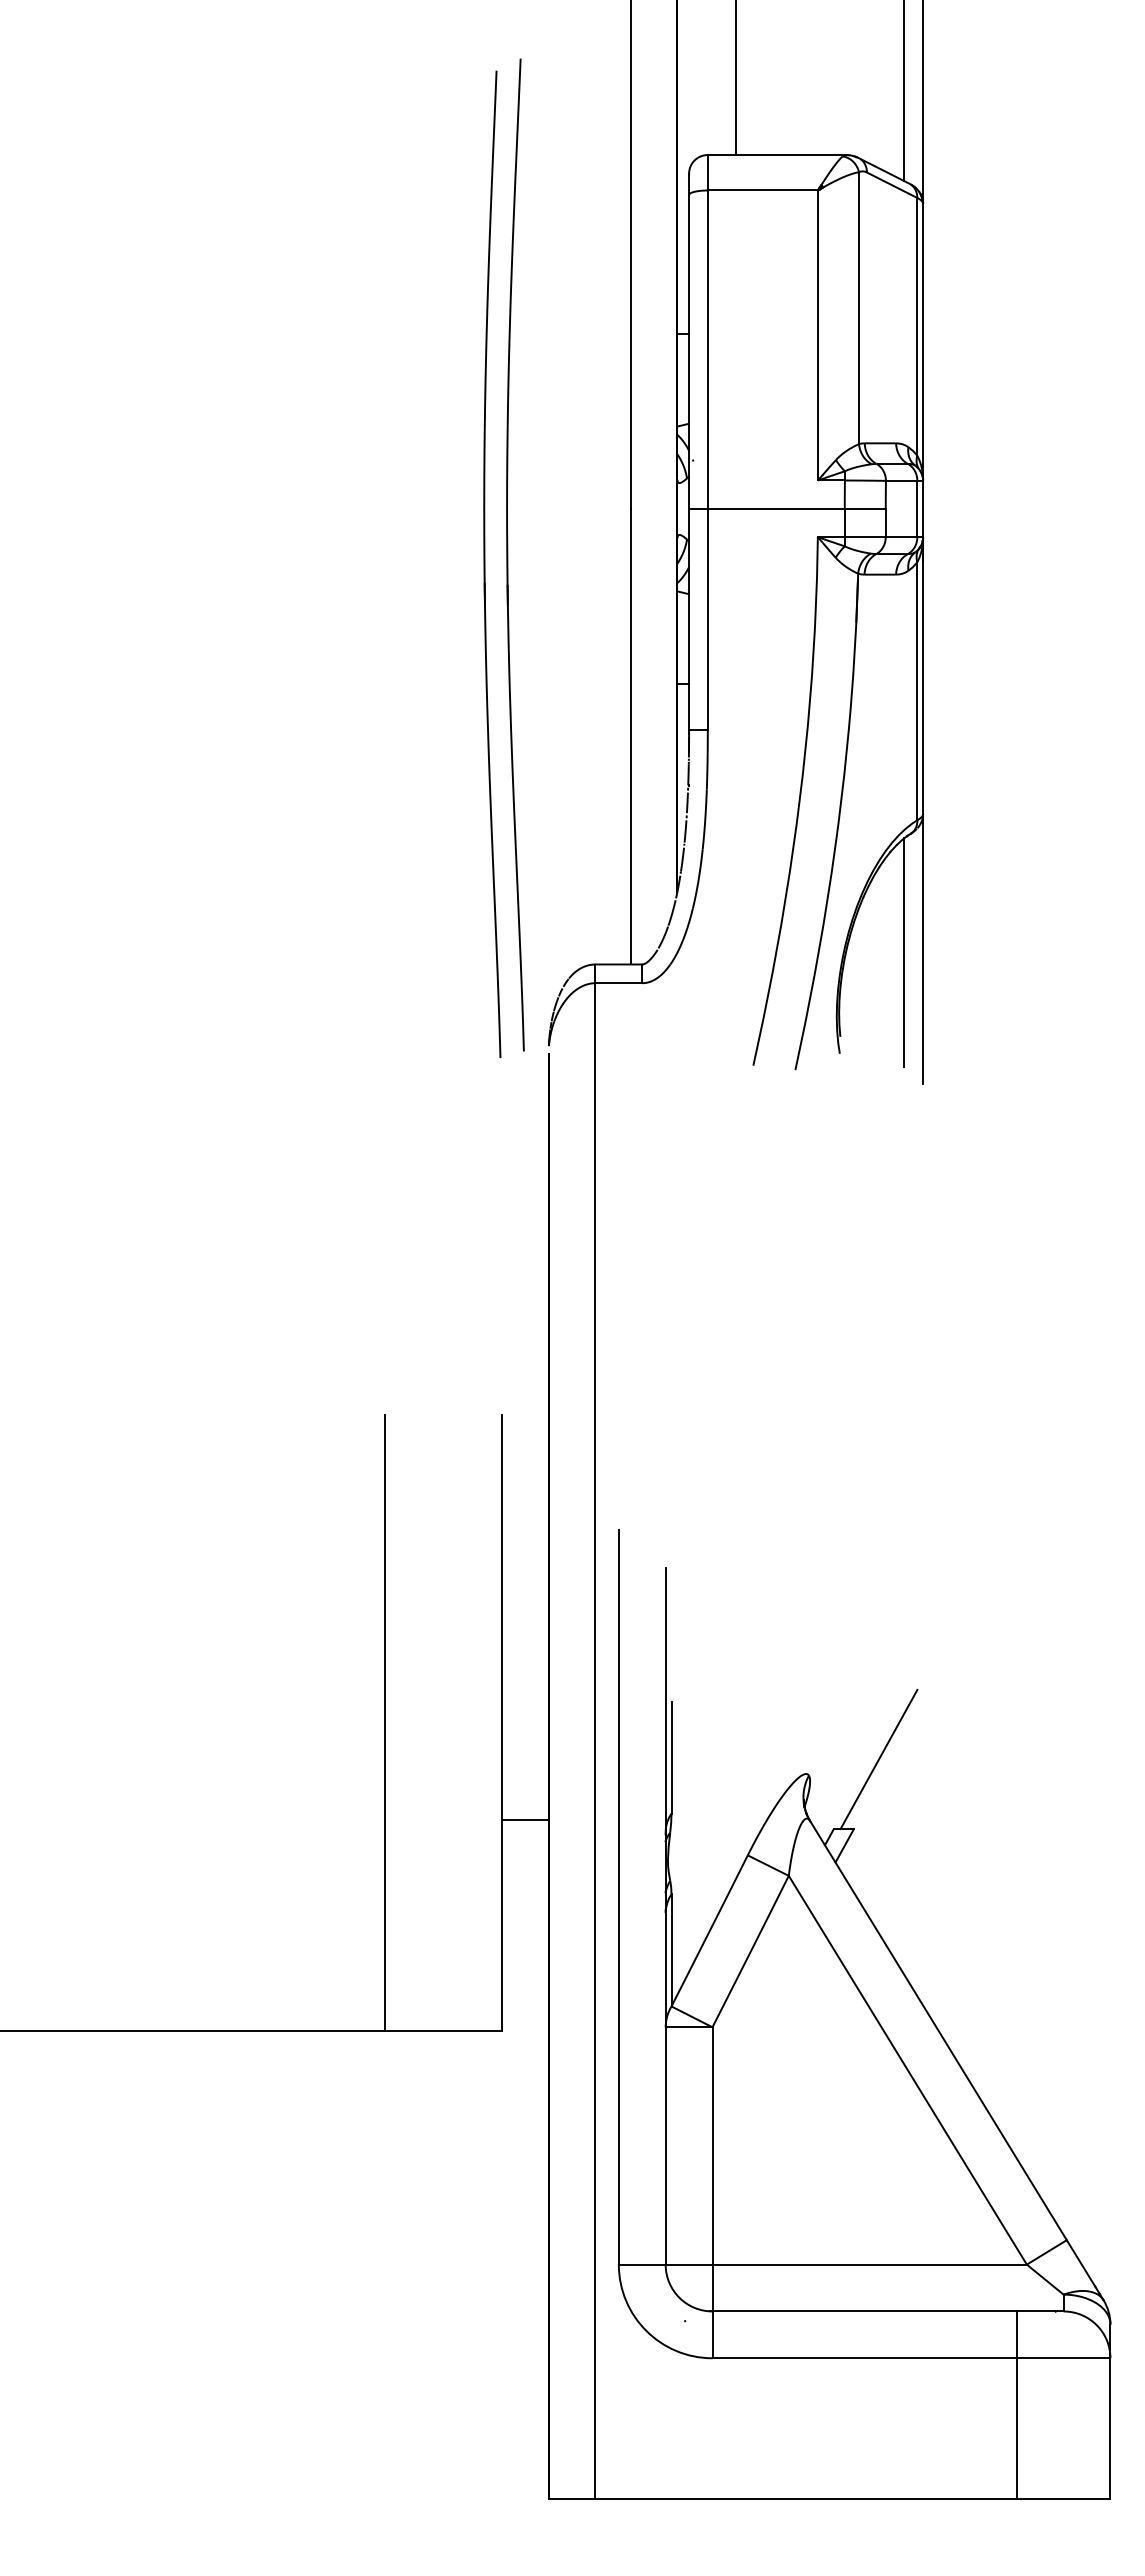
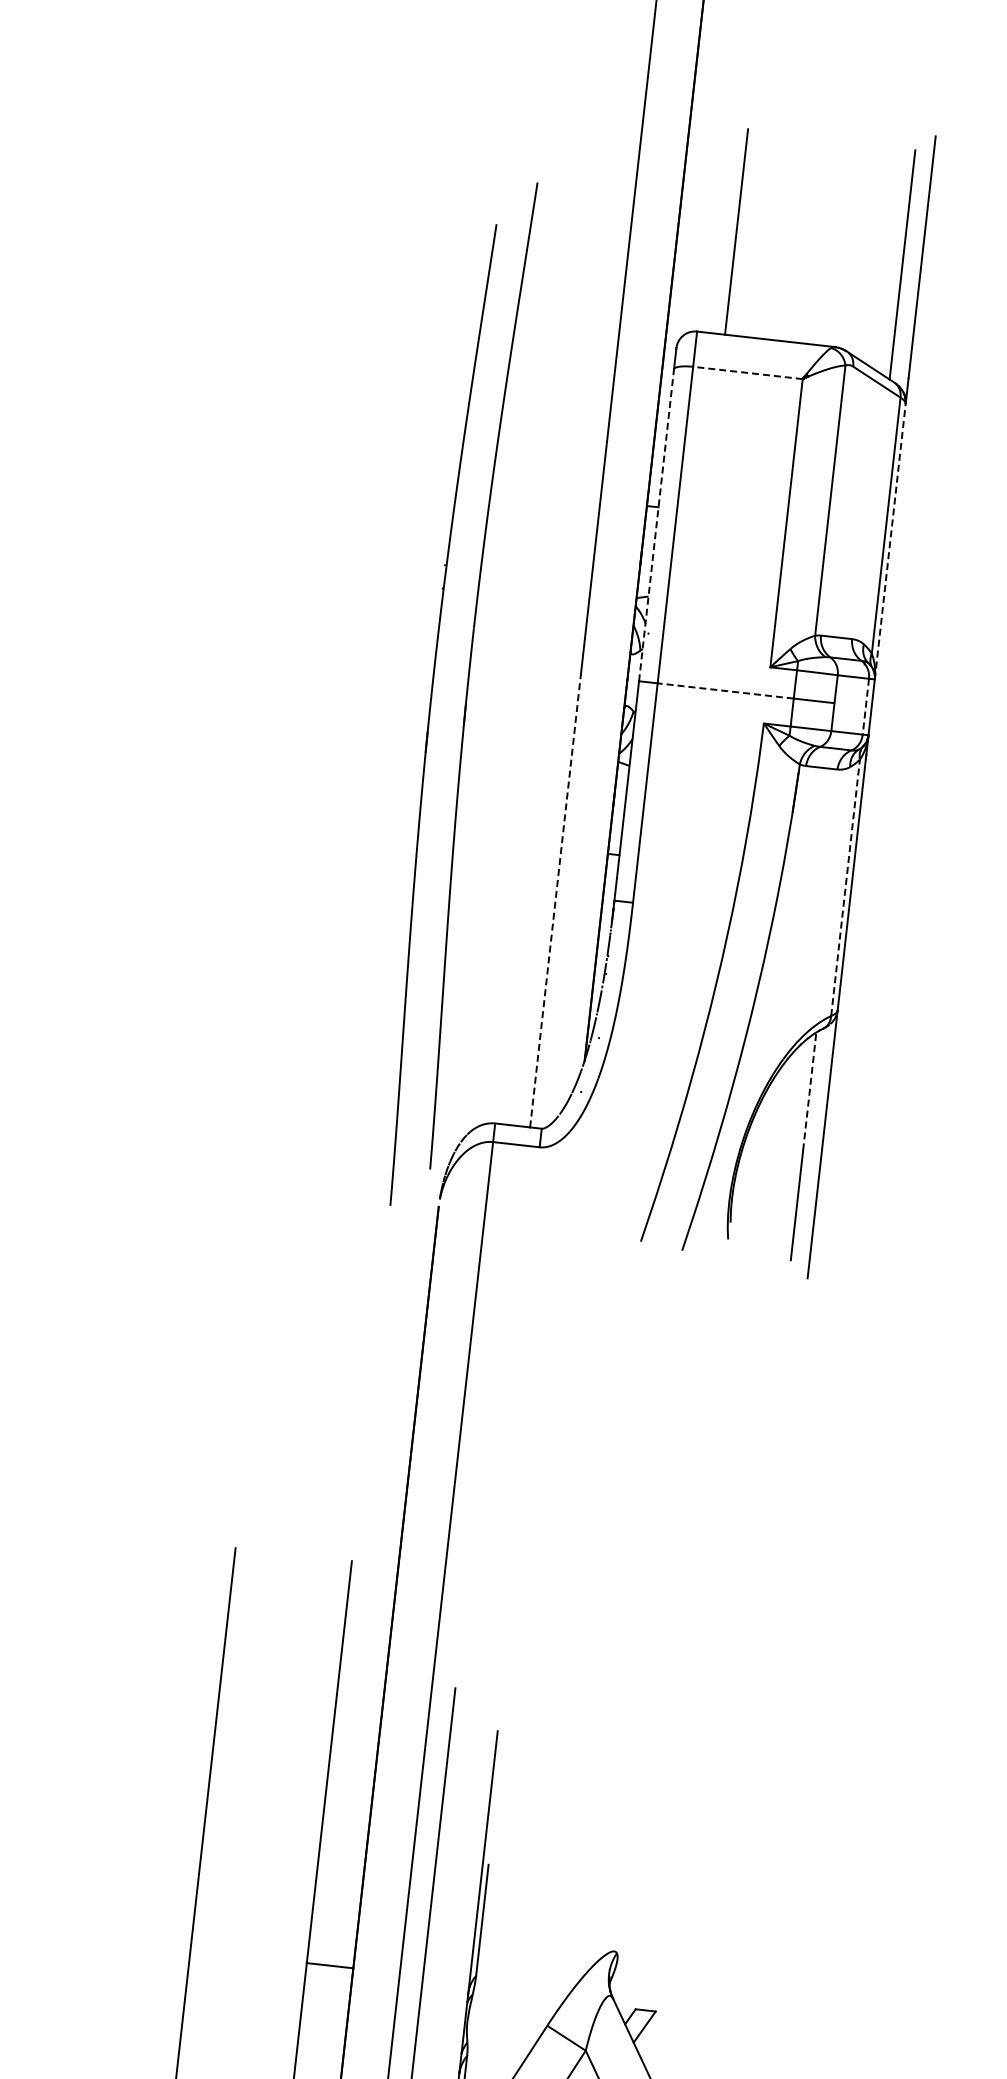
line: (762, 190) -> (747, 372), solid -> dashed
line: (923, 341) -> (890, 540), solid -> dashed
line: (689, 352) -> (656, 525), solid -> dashed
line: (775, 508) -> (724, 690), solid -> dashed
line: (917, 509) -> (865, 707), solid -> dashed
part: (508, 554) -> (470, 673), moved
line: (917, 691) -> (845, 888), solid -> dashed
line: (630, 736) -> (555, 900), solid -> dashed
line: (904, 897) -> (809, 1091), solid -> dashed
line: (878, 1759) -> (687, 1945), removed

